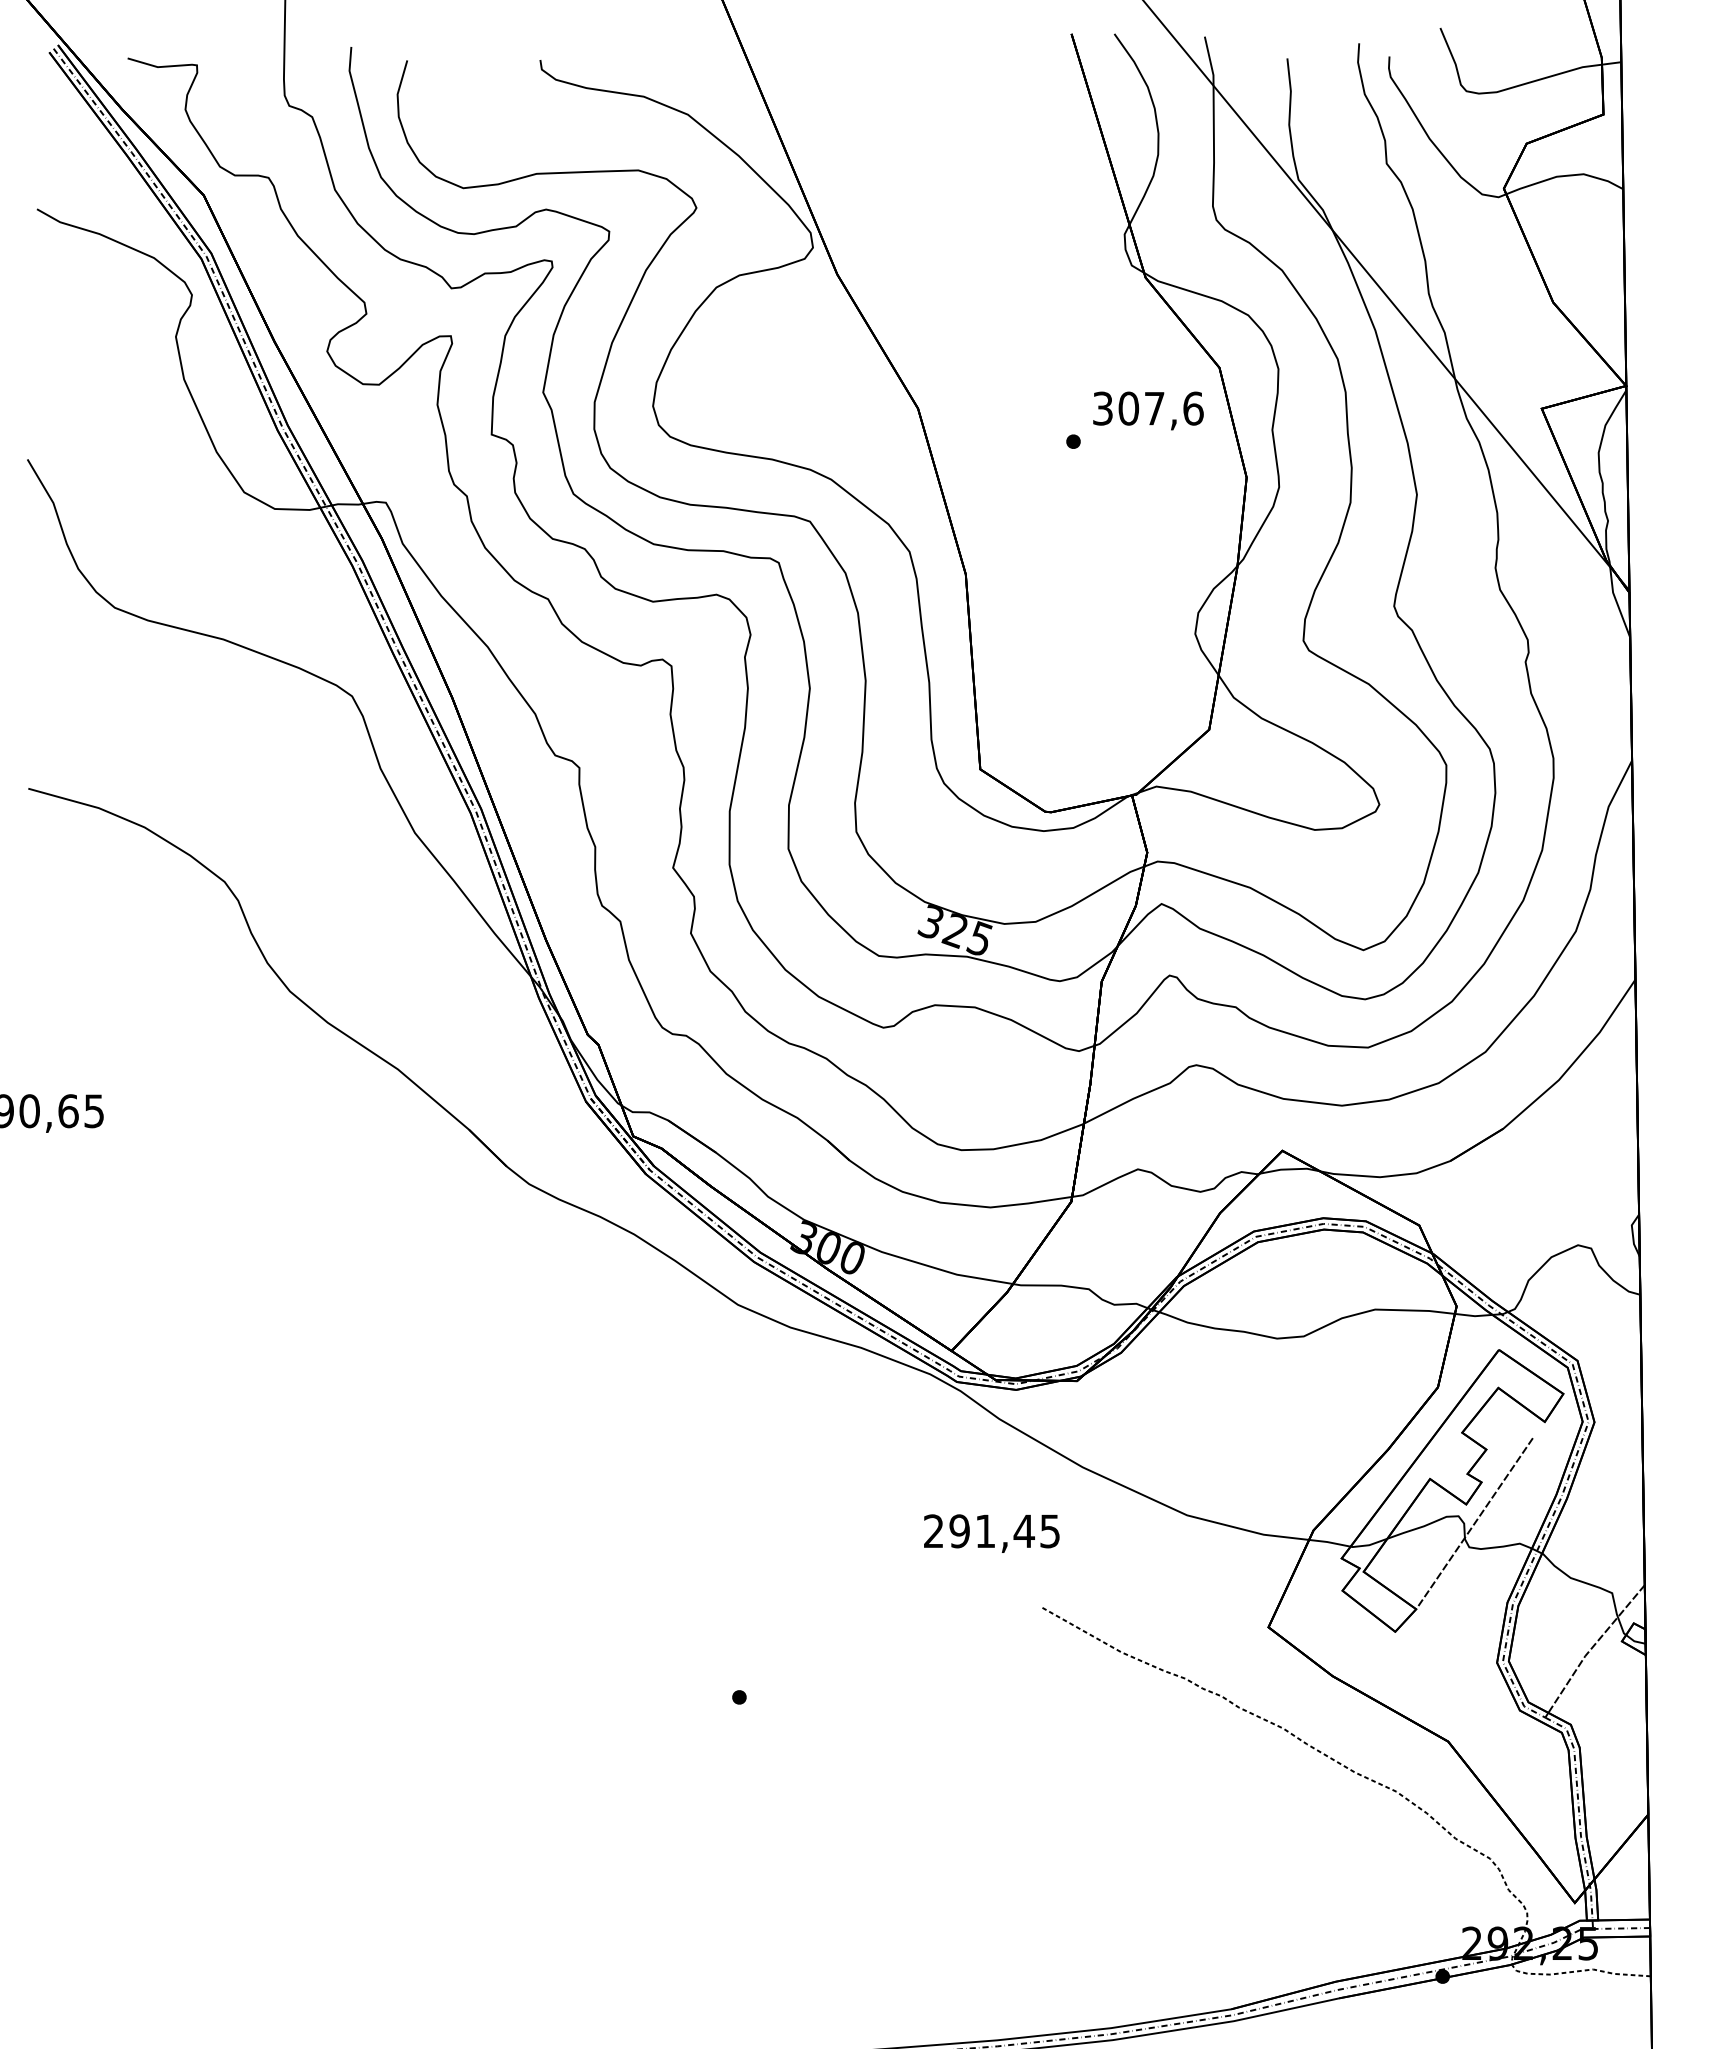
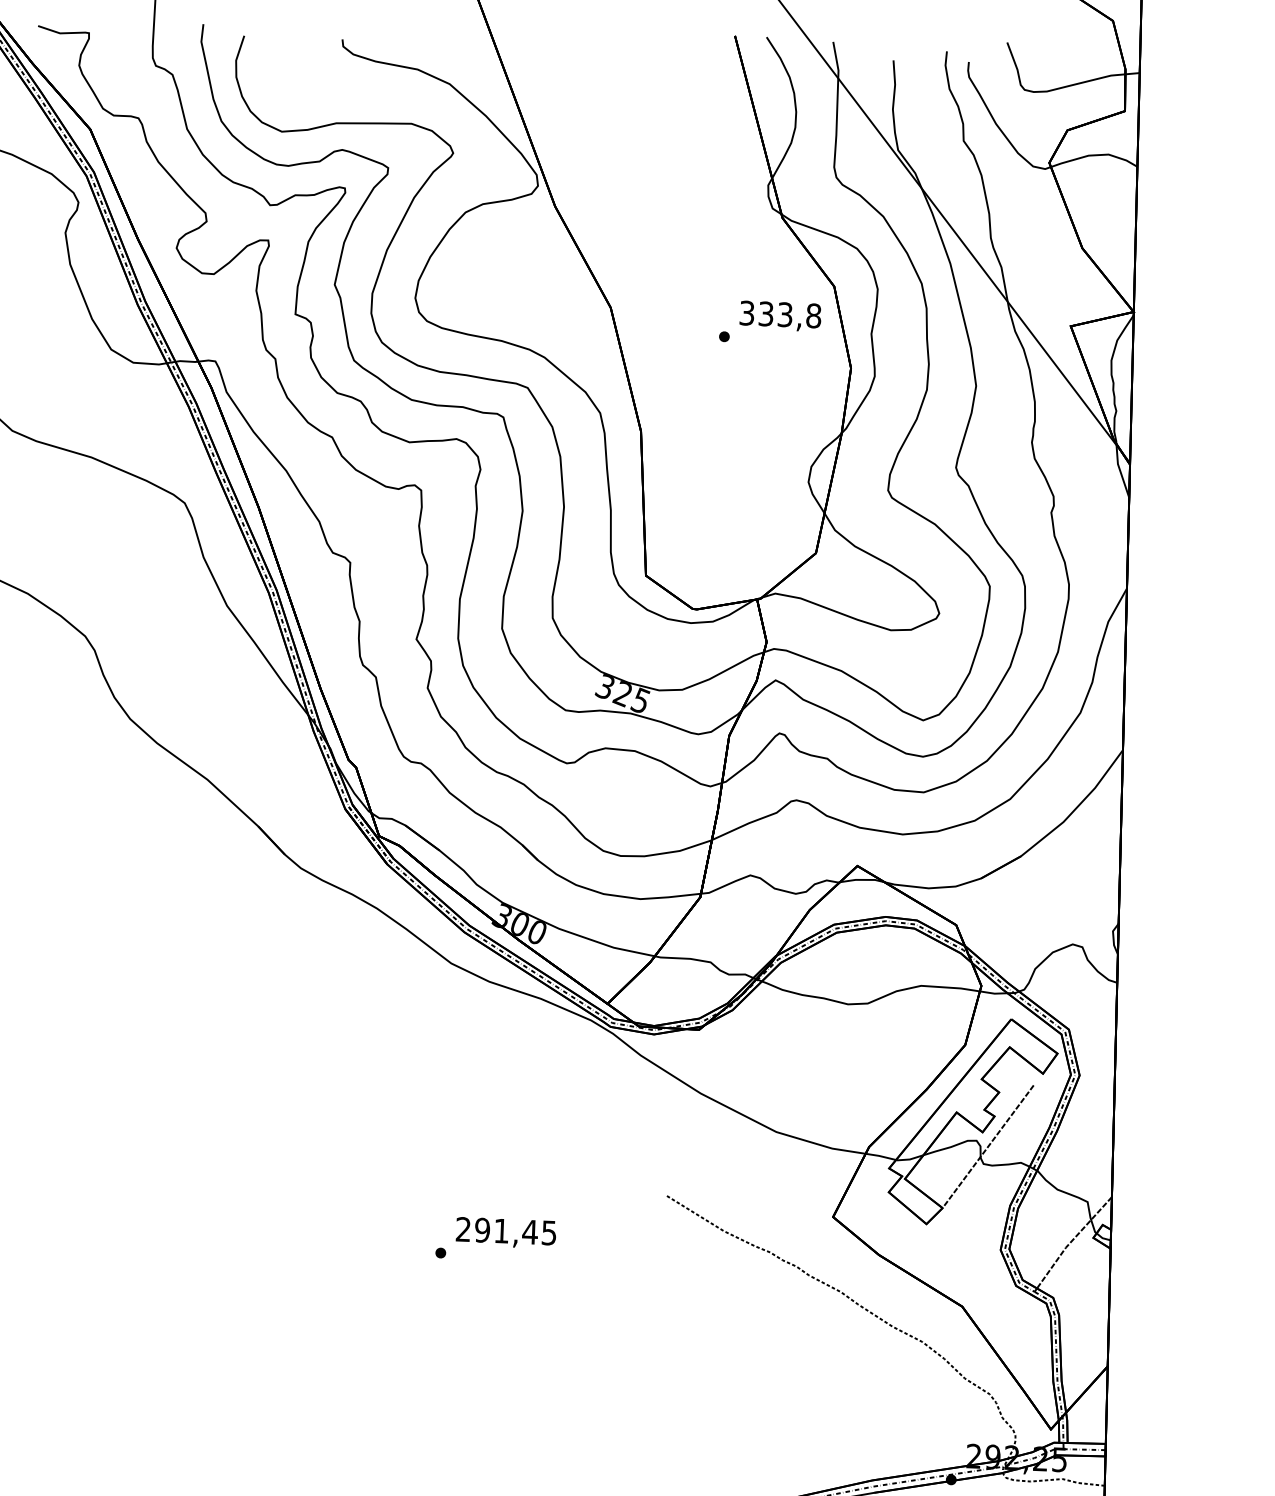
text: (1160, 408) -> (789, 314), 307,6 -> 333,8
text: (991, 1533) -> (505, 1232), moved

